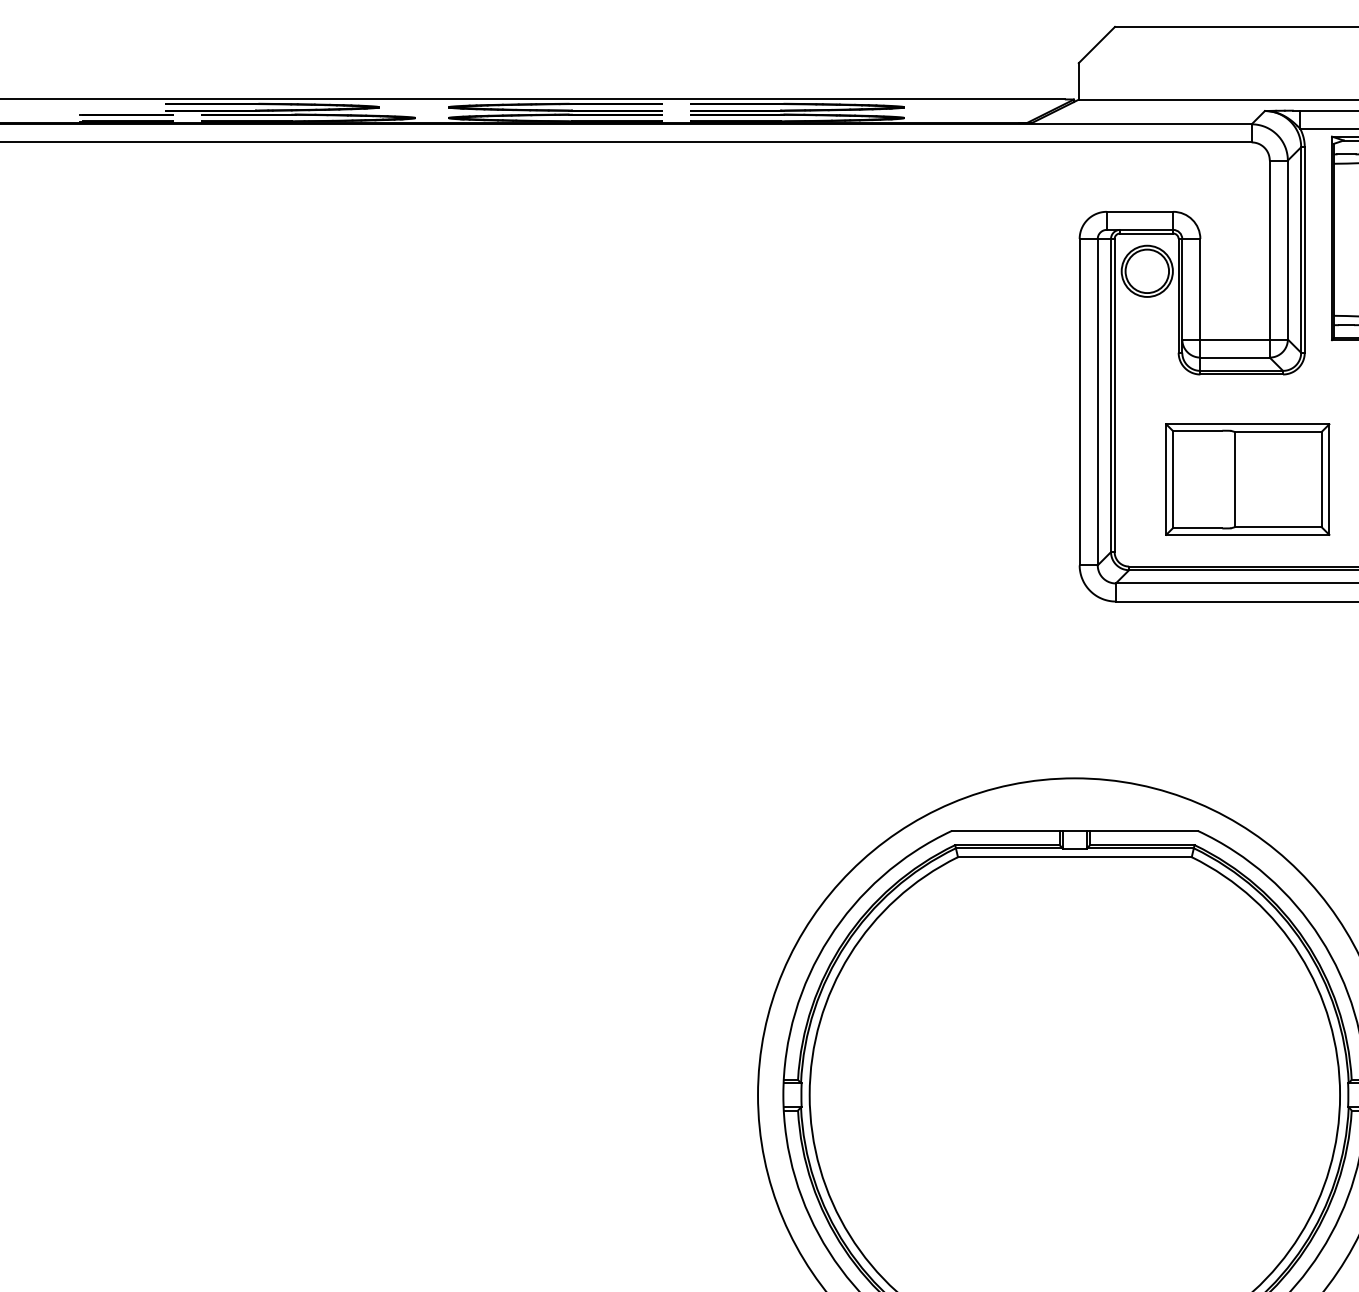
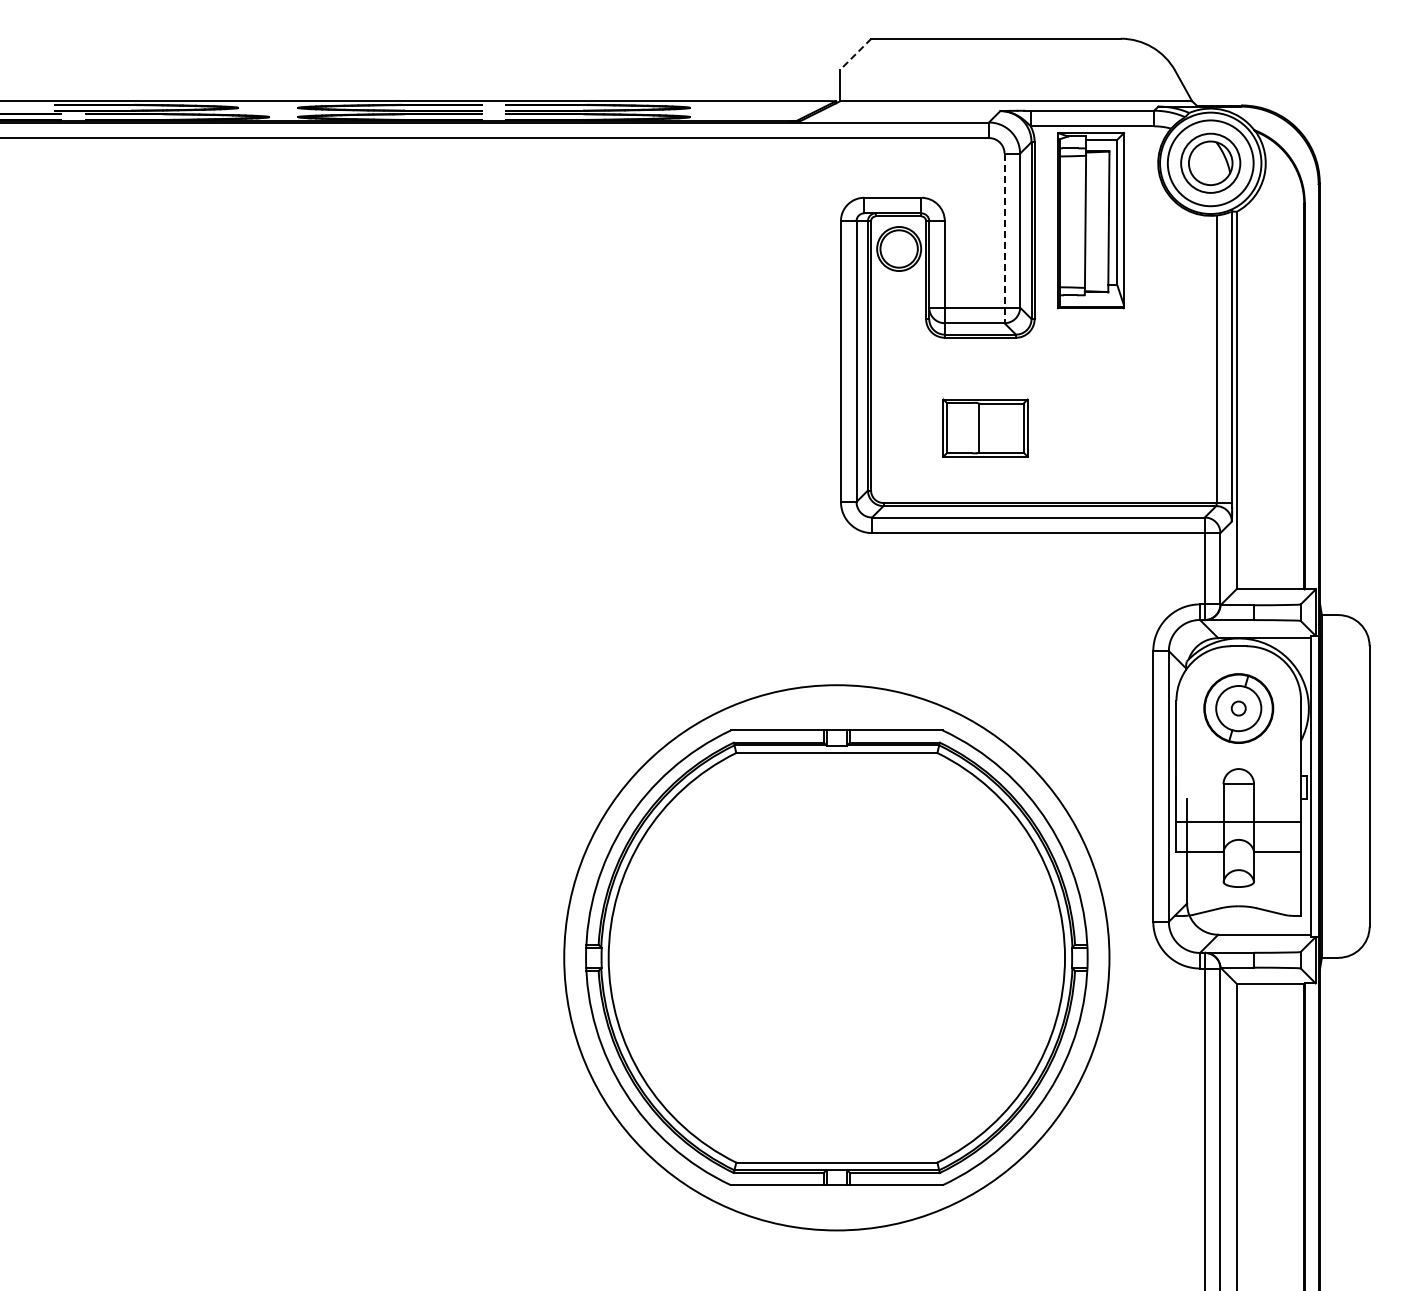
line: (1096, 45) -> (855, 54), solid -> dashed
line: (1269, 259) -> (1004, 238), solid -> dashed
part: (1247, 478) -> (985, 427), size x0.6

